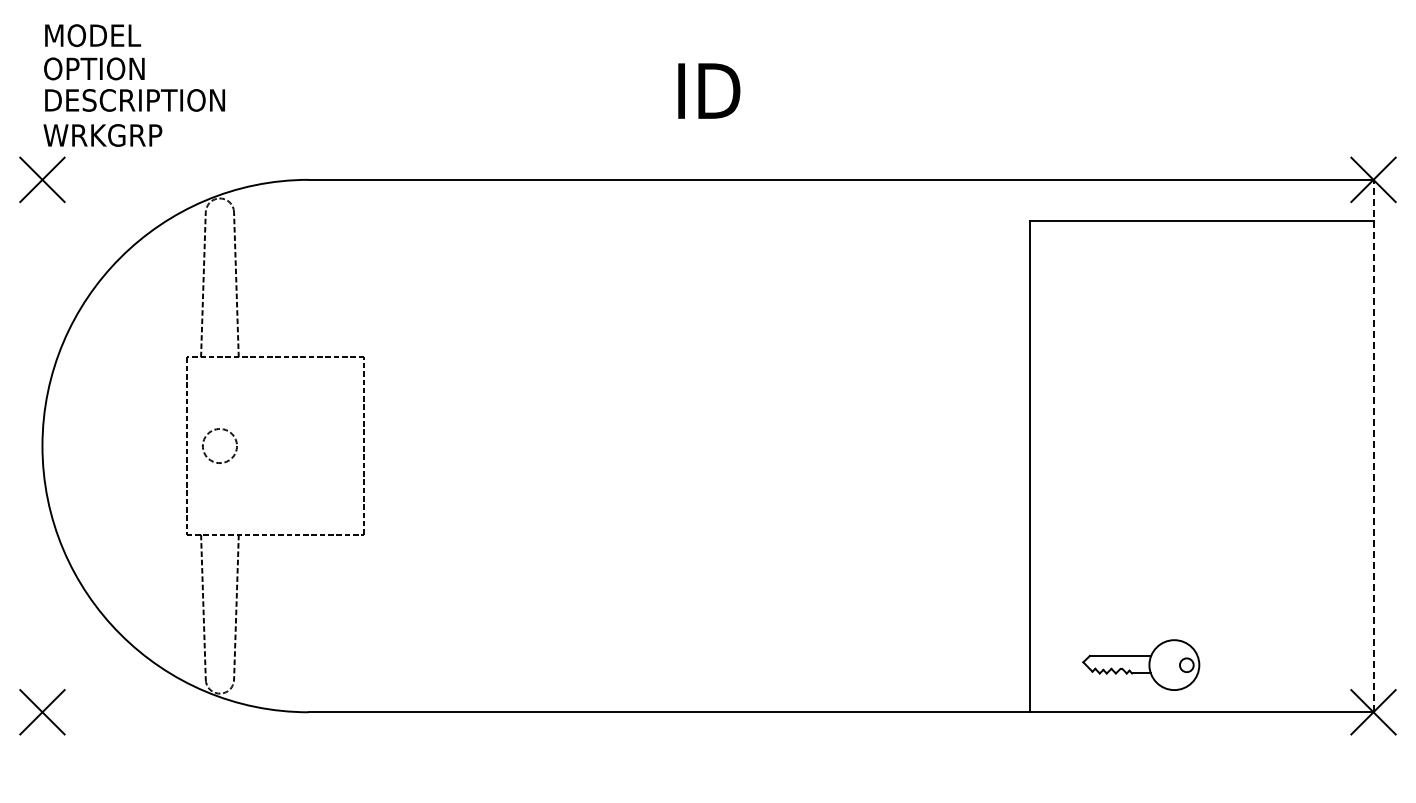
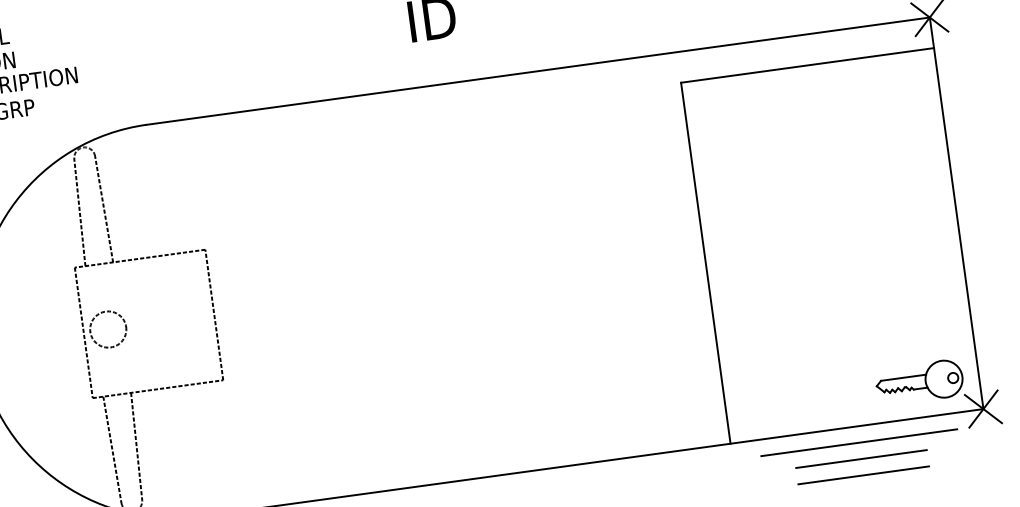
circle: (219, 445) -> (107, 329), size x1.43
line: (1373, 445) -> (956, 212), dashed -> solid
part: (1141, 664) -> (919, 382), moved
line: (1201, 734) -> (859, 442), added
line: (1201, 756) -> (861, 458), added
line: (1201, 778) -> (863, 475), added

